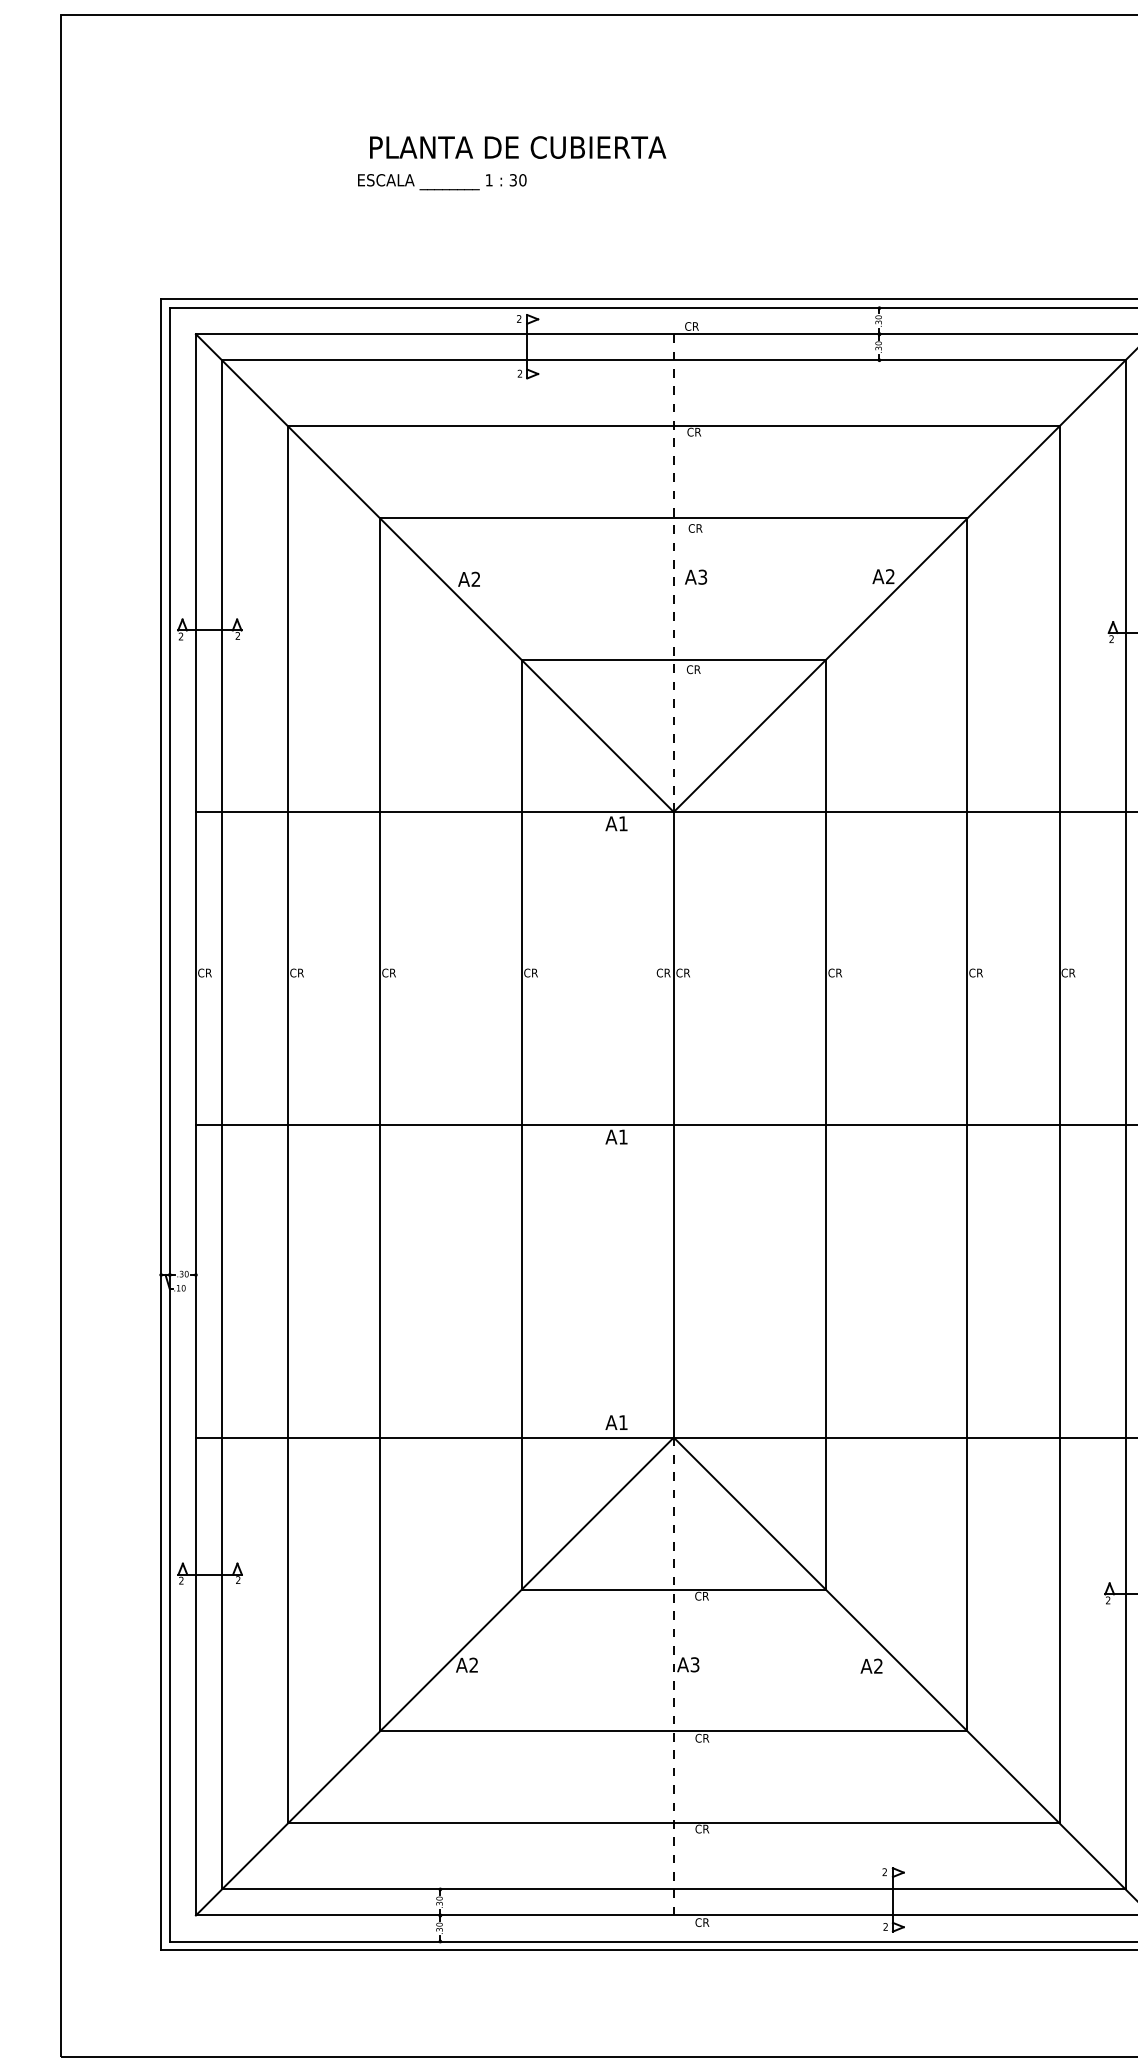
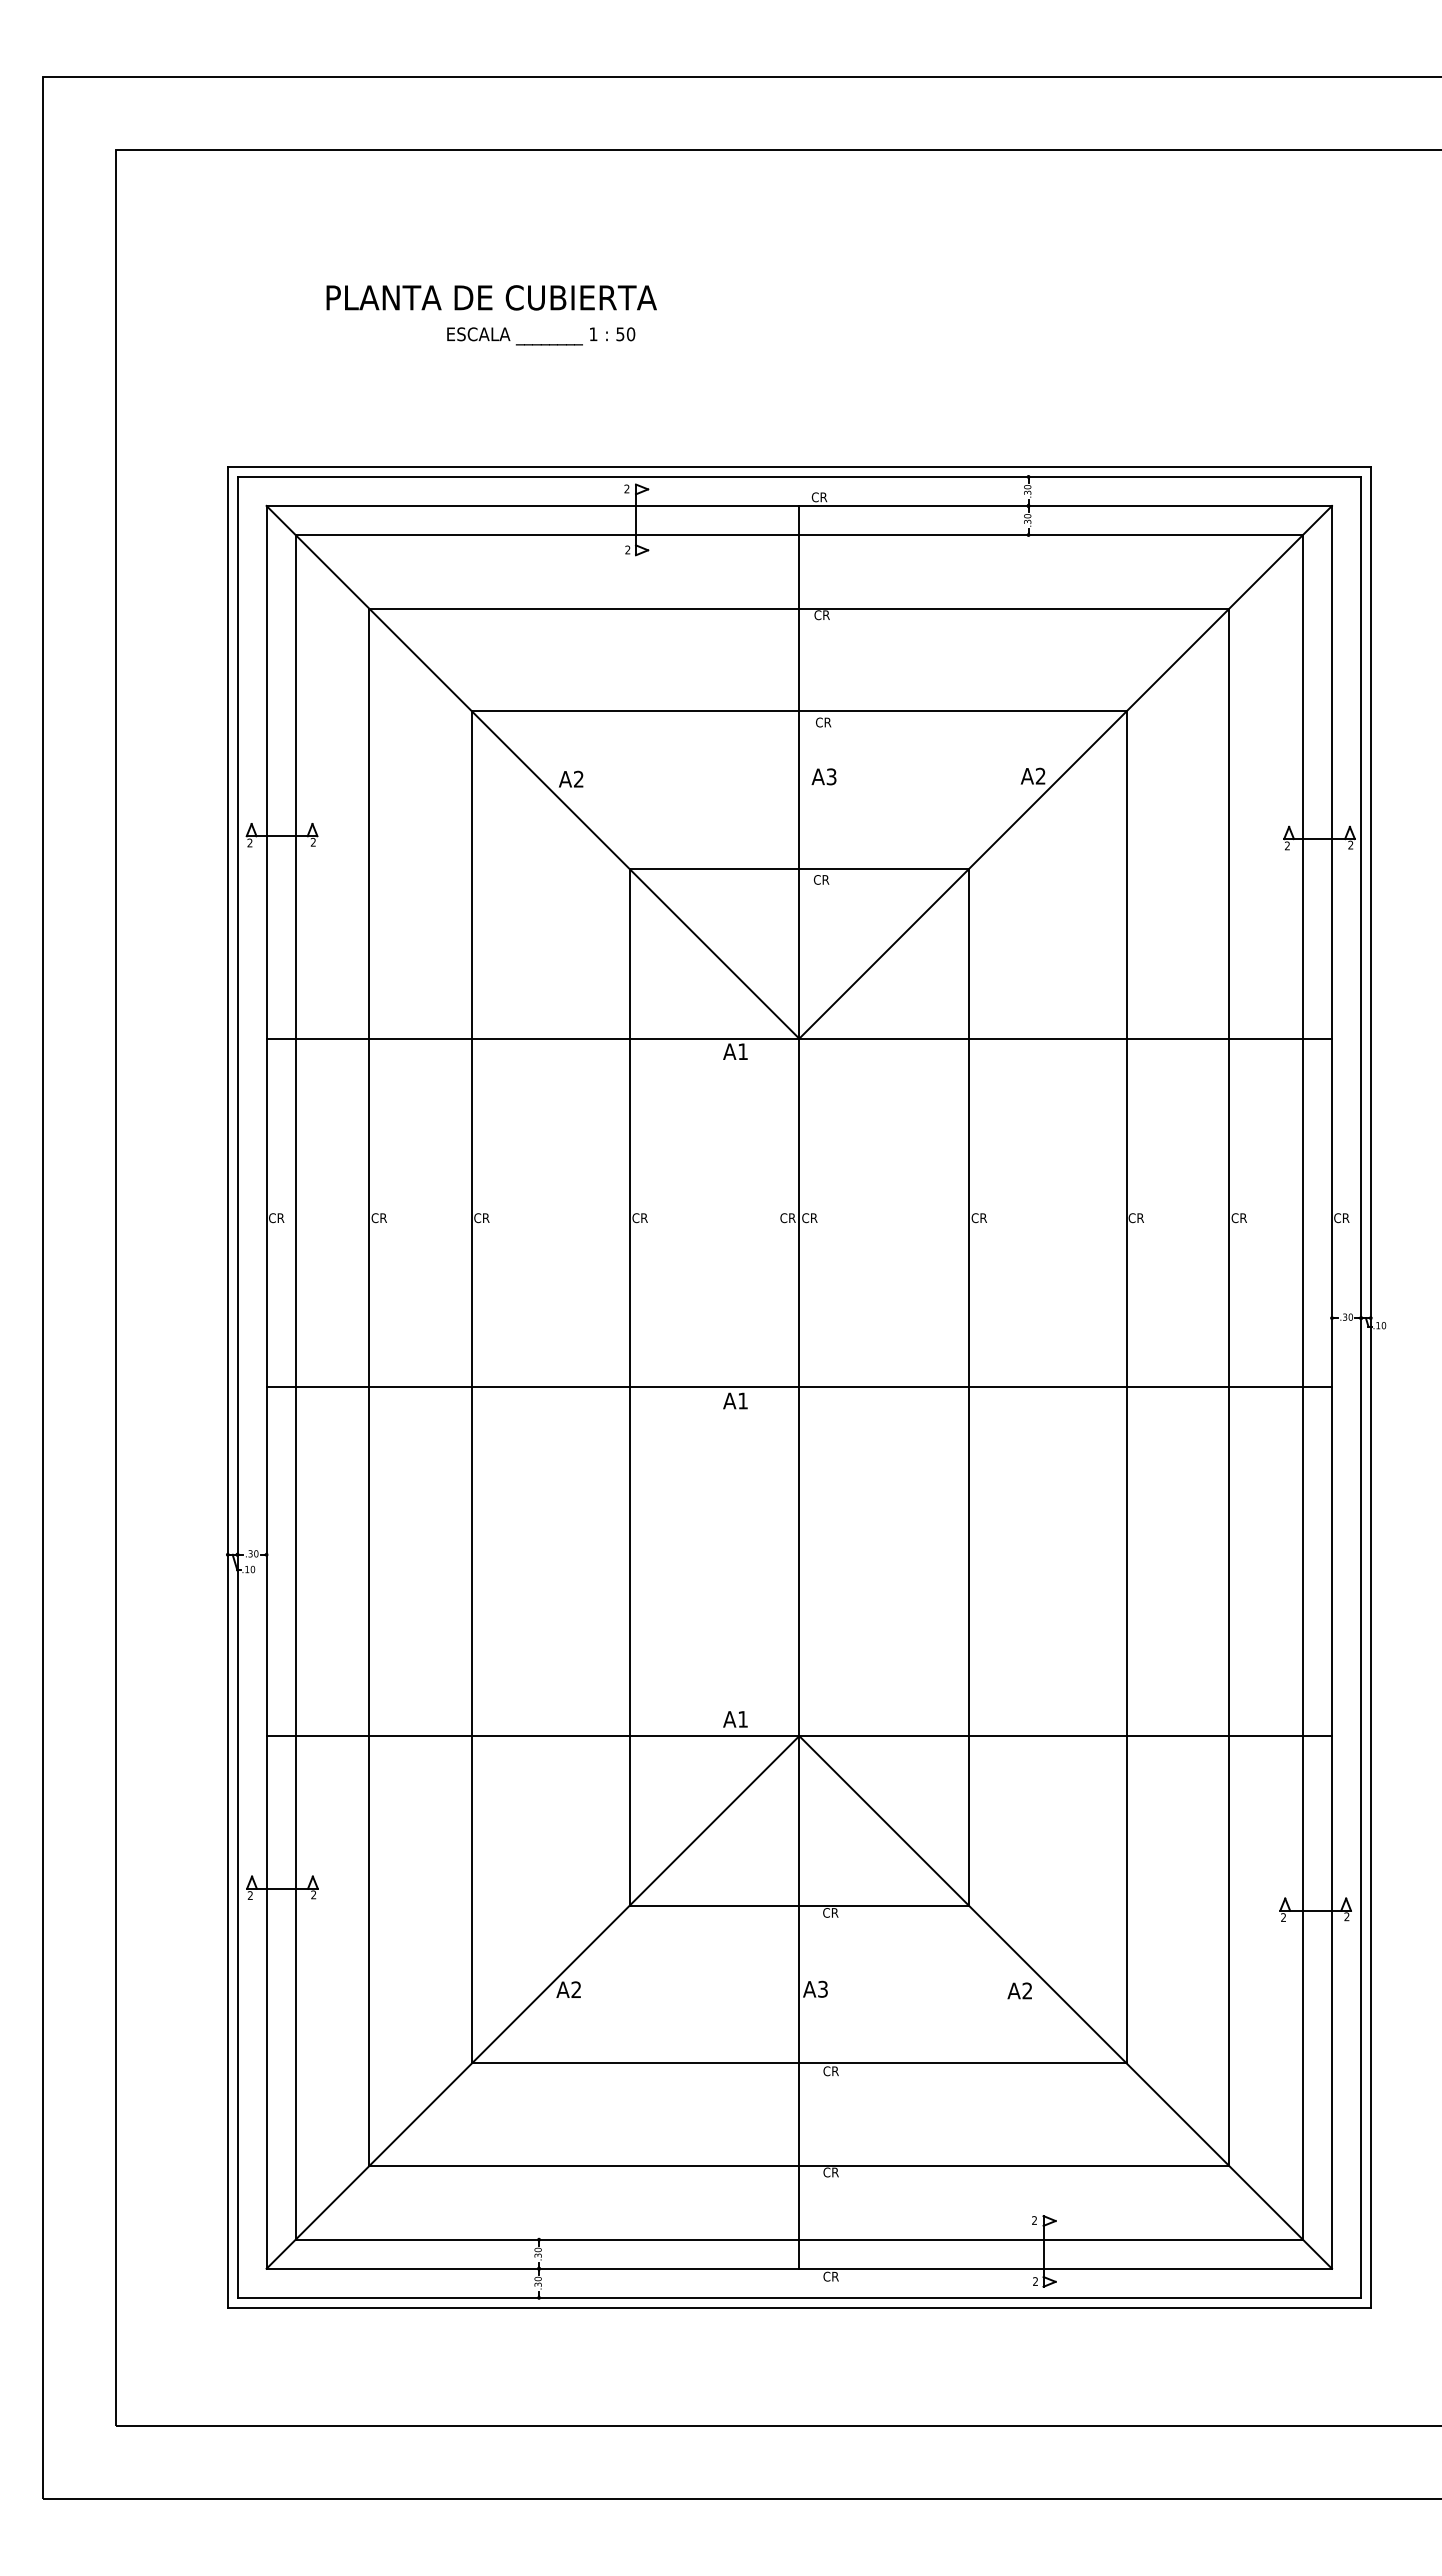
text: (517, 147) -> (491, 297), moved
text: (513, 179) -> (620, 333), 30 -> 50
line: (673, 572) -> (799, 771), dashed -> solid
line: (673, 1676) -> (799, 2002), dashed -> solid

